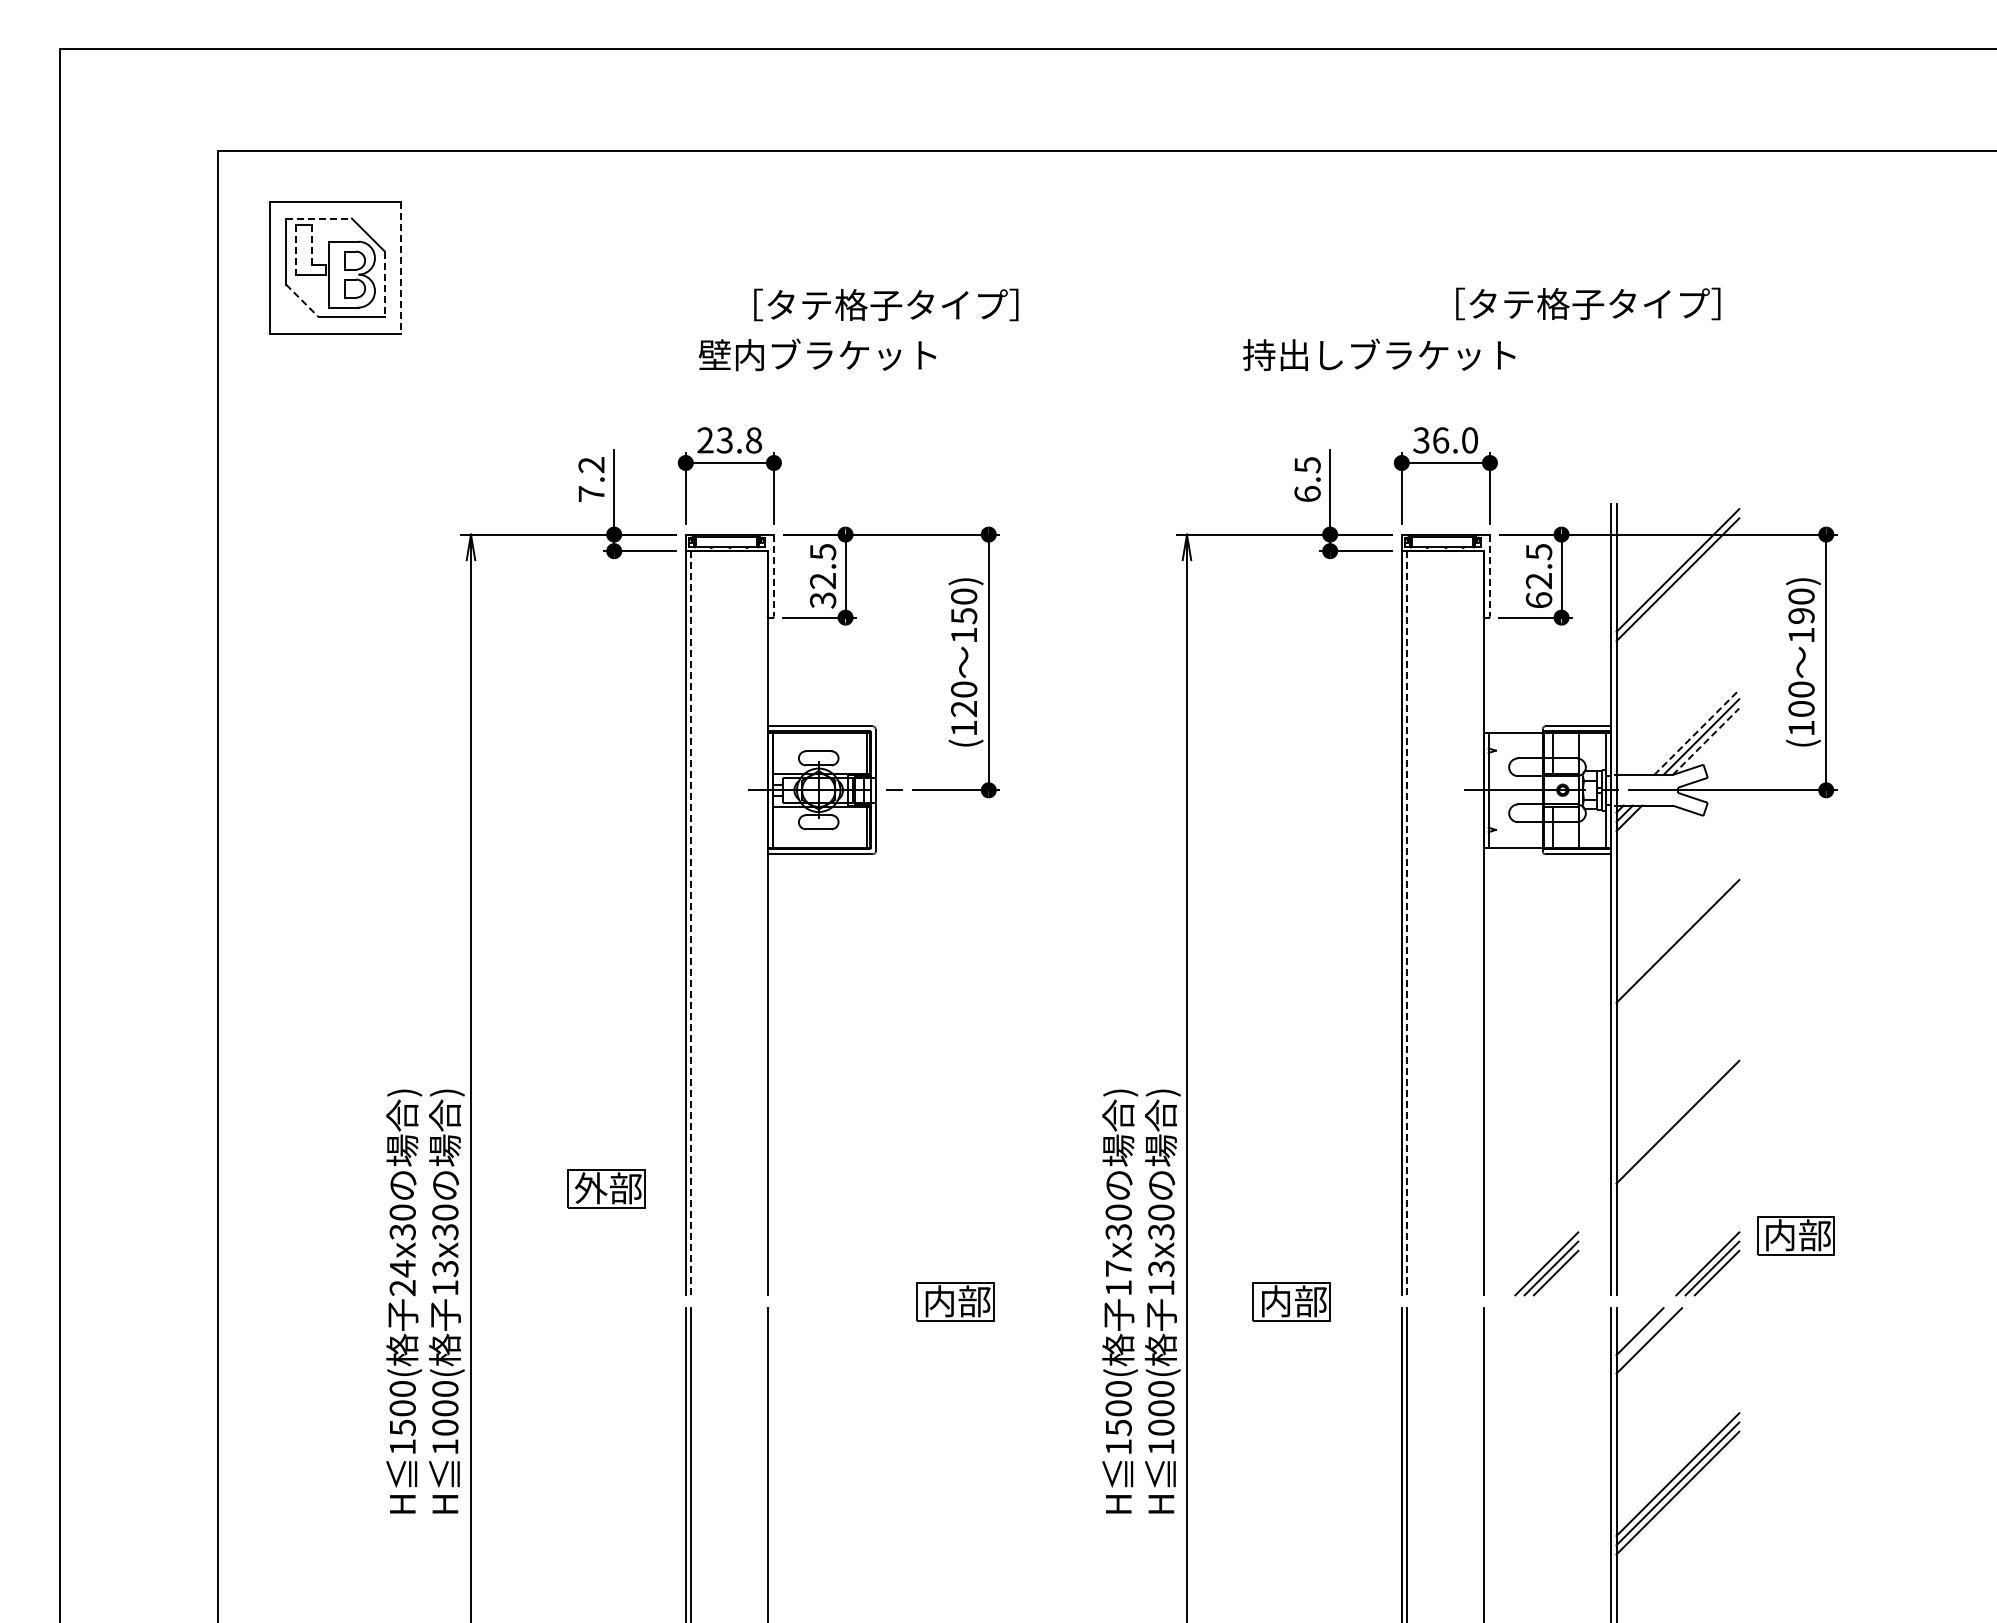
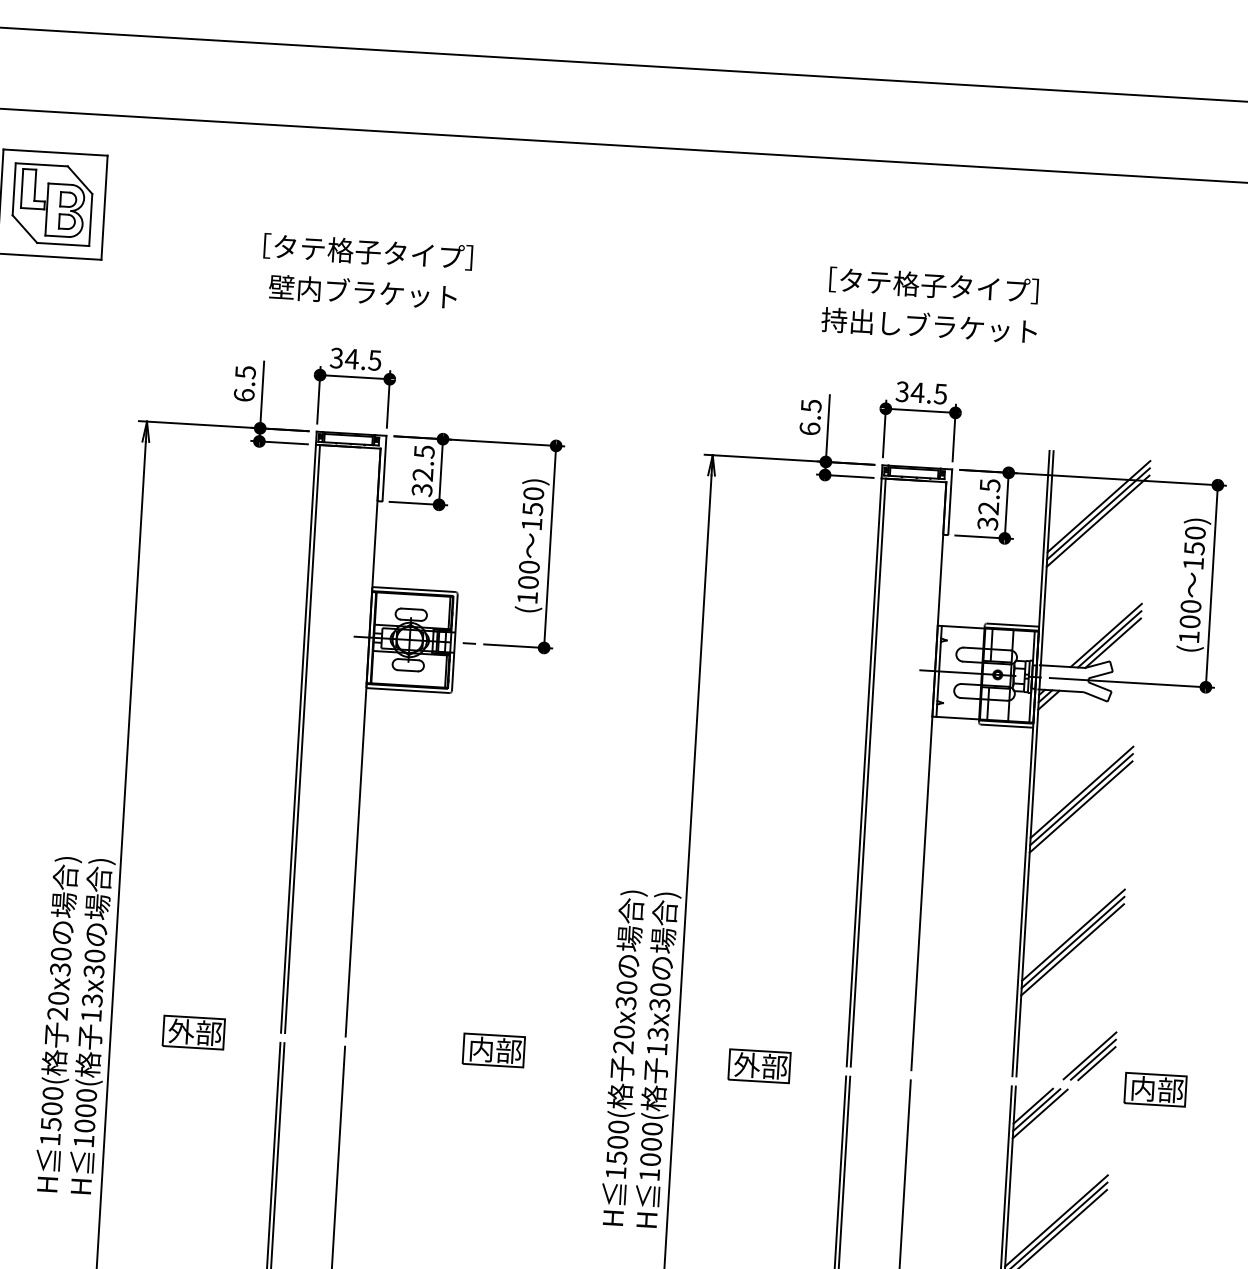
line: (319, 218) -> (42, 164), dashed -> solid
line: (312, 245) -> (35, 185), dashed -> solid
line: (295, 249) -> (21, 188), dashed -> solid
line: (401, 268) -> (104, 208), dashed -> solid
line: (384, 284) -> (90, 219), dashed -> solid
line: (302, 301) -> (24, 229), dashed -> solid
text: (1588, 303) -> (934, 285), moved
text: (886, 304) -> (368, 251), moved
text: (817, 354) -> (362, 291), moved
text: (1379, 354) -> (929, 325), moved
text: (729, 440) -> (355, 359), 23.8 -> 34.5
text: (1454, 440) -> (928, 393), 36.0 -> 34.5
text: (591, 479) -> (244, 383), 7.2 -> 6.5
line: (773, 575) -> (384, 468), dashed -> solid
line: (1489, 575) -> (949, 501), dashed -> solid
line: (1677, 588) -> (1097, 520), added
text: (1538, 600) -> (987, 523), 62.5 -> 32.5
text: (1801, 616) -> (1194, 548), 190) -> 150)
text: (964, 708) -> (528, 582), (120 -> (100
line: (1697, 732) -> (1106, 635), dashed -> solid
line: (1706, 741) -> (1113, 643), dashed -> solid
line: (690, 922) -> (302, 738), dashed -> solid
line: (1406, 922) -> (867, 772), dashed -> solid
line: (1677, 931) -> (1081, 791), added
line: (1677, 950) -> (1080, 806), added
line: (1677, 1112) -> (1073, 934), added
line: (1677, 1131) -> (1072, 949), added
part: (606, 1188) -> (193, 1032), moved
part: (1795, 1235) -> (1155, 1089), moved
part: (1546, 1263) -> (962, 1048), removed
text: (402, 1268) -> (58, 998), 24x30 -> 20x30
text: (1118, 1278) -> (623, 1039), 17x30 -> 20x30
text: (1275, 1301) -> (746, 1065), 内部 -> 外部
line: (1644, 1336) -> (1036, 1110), added

